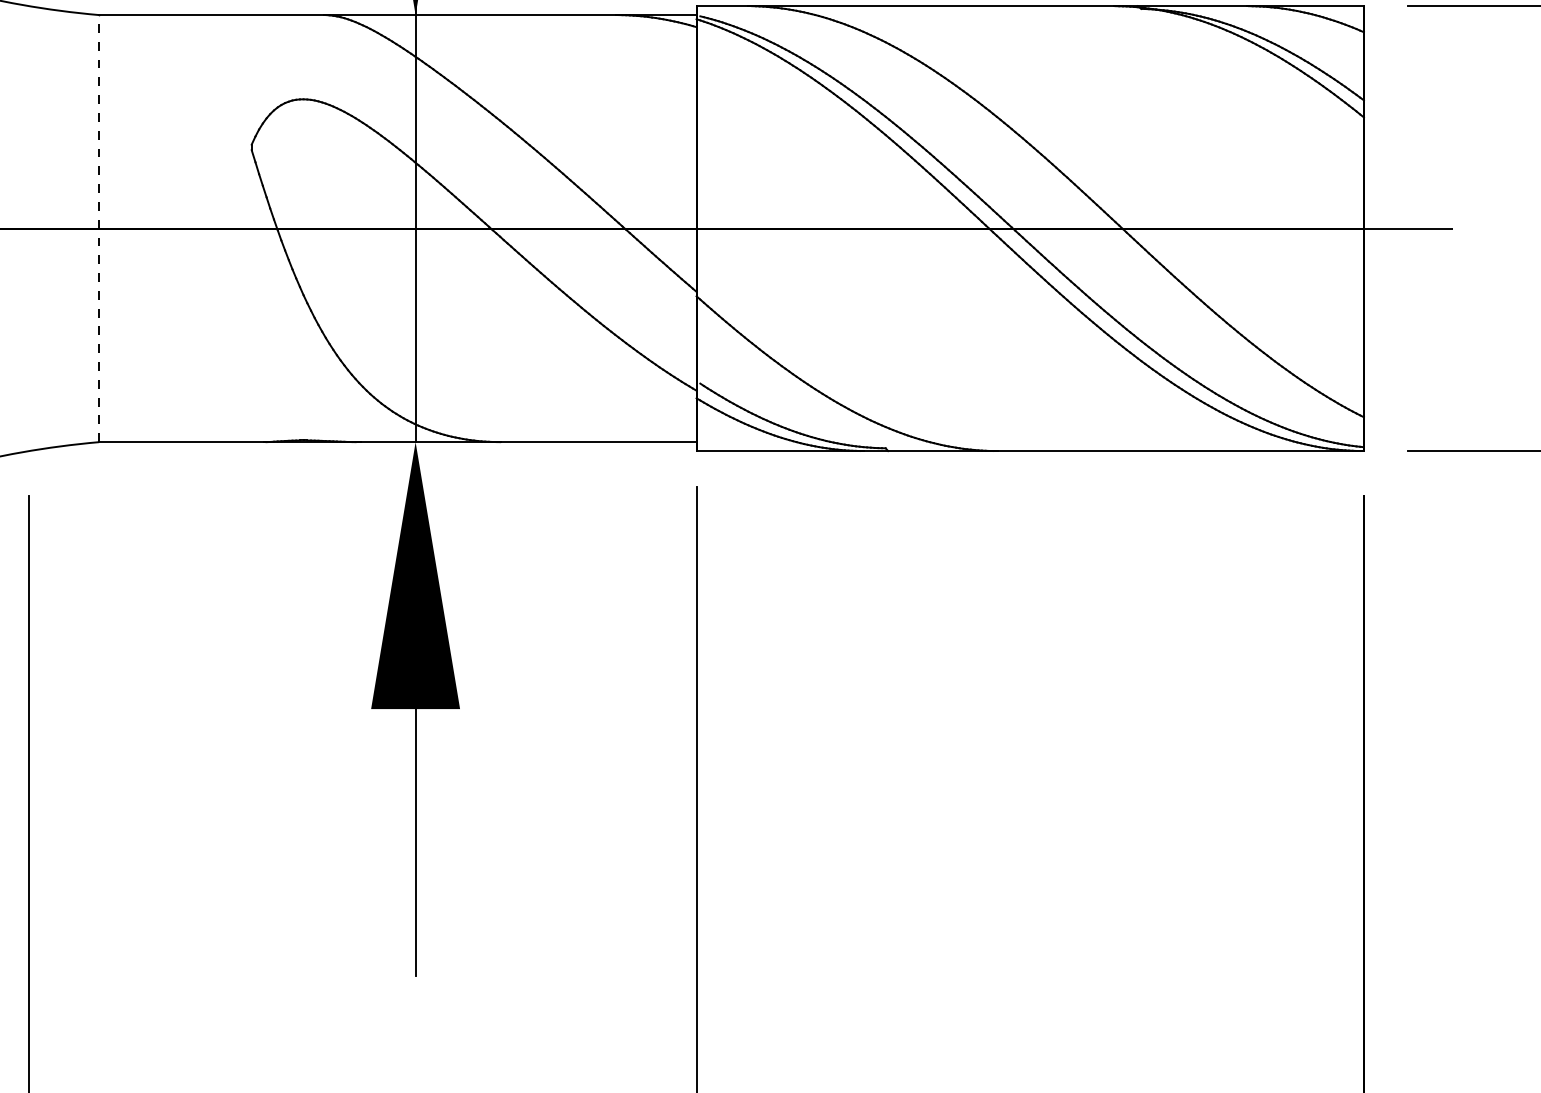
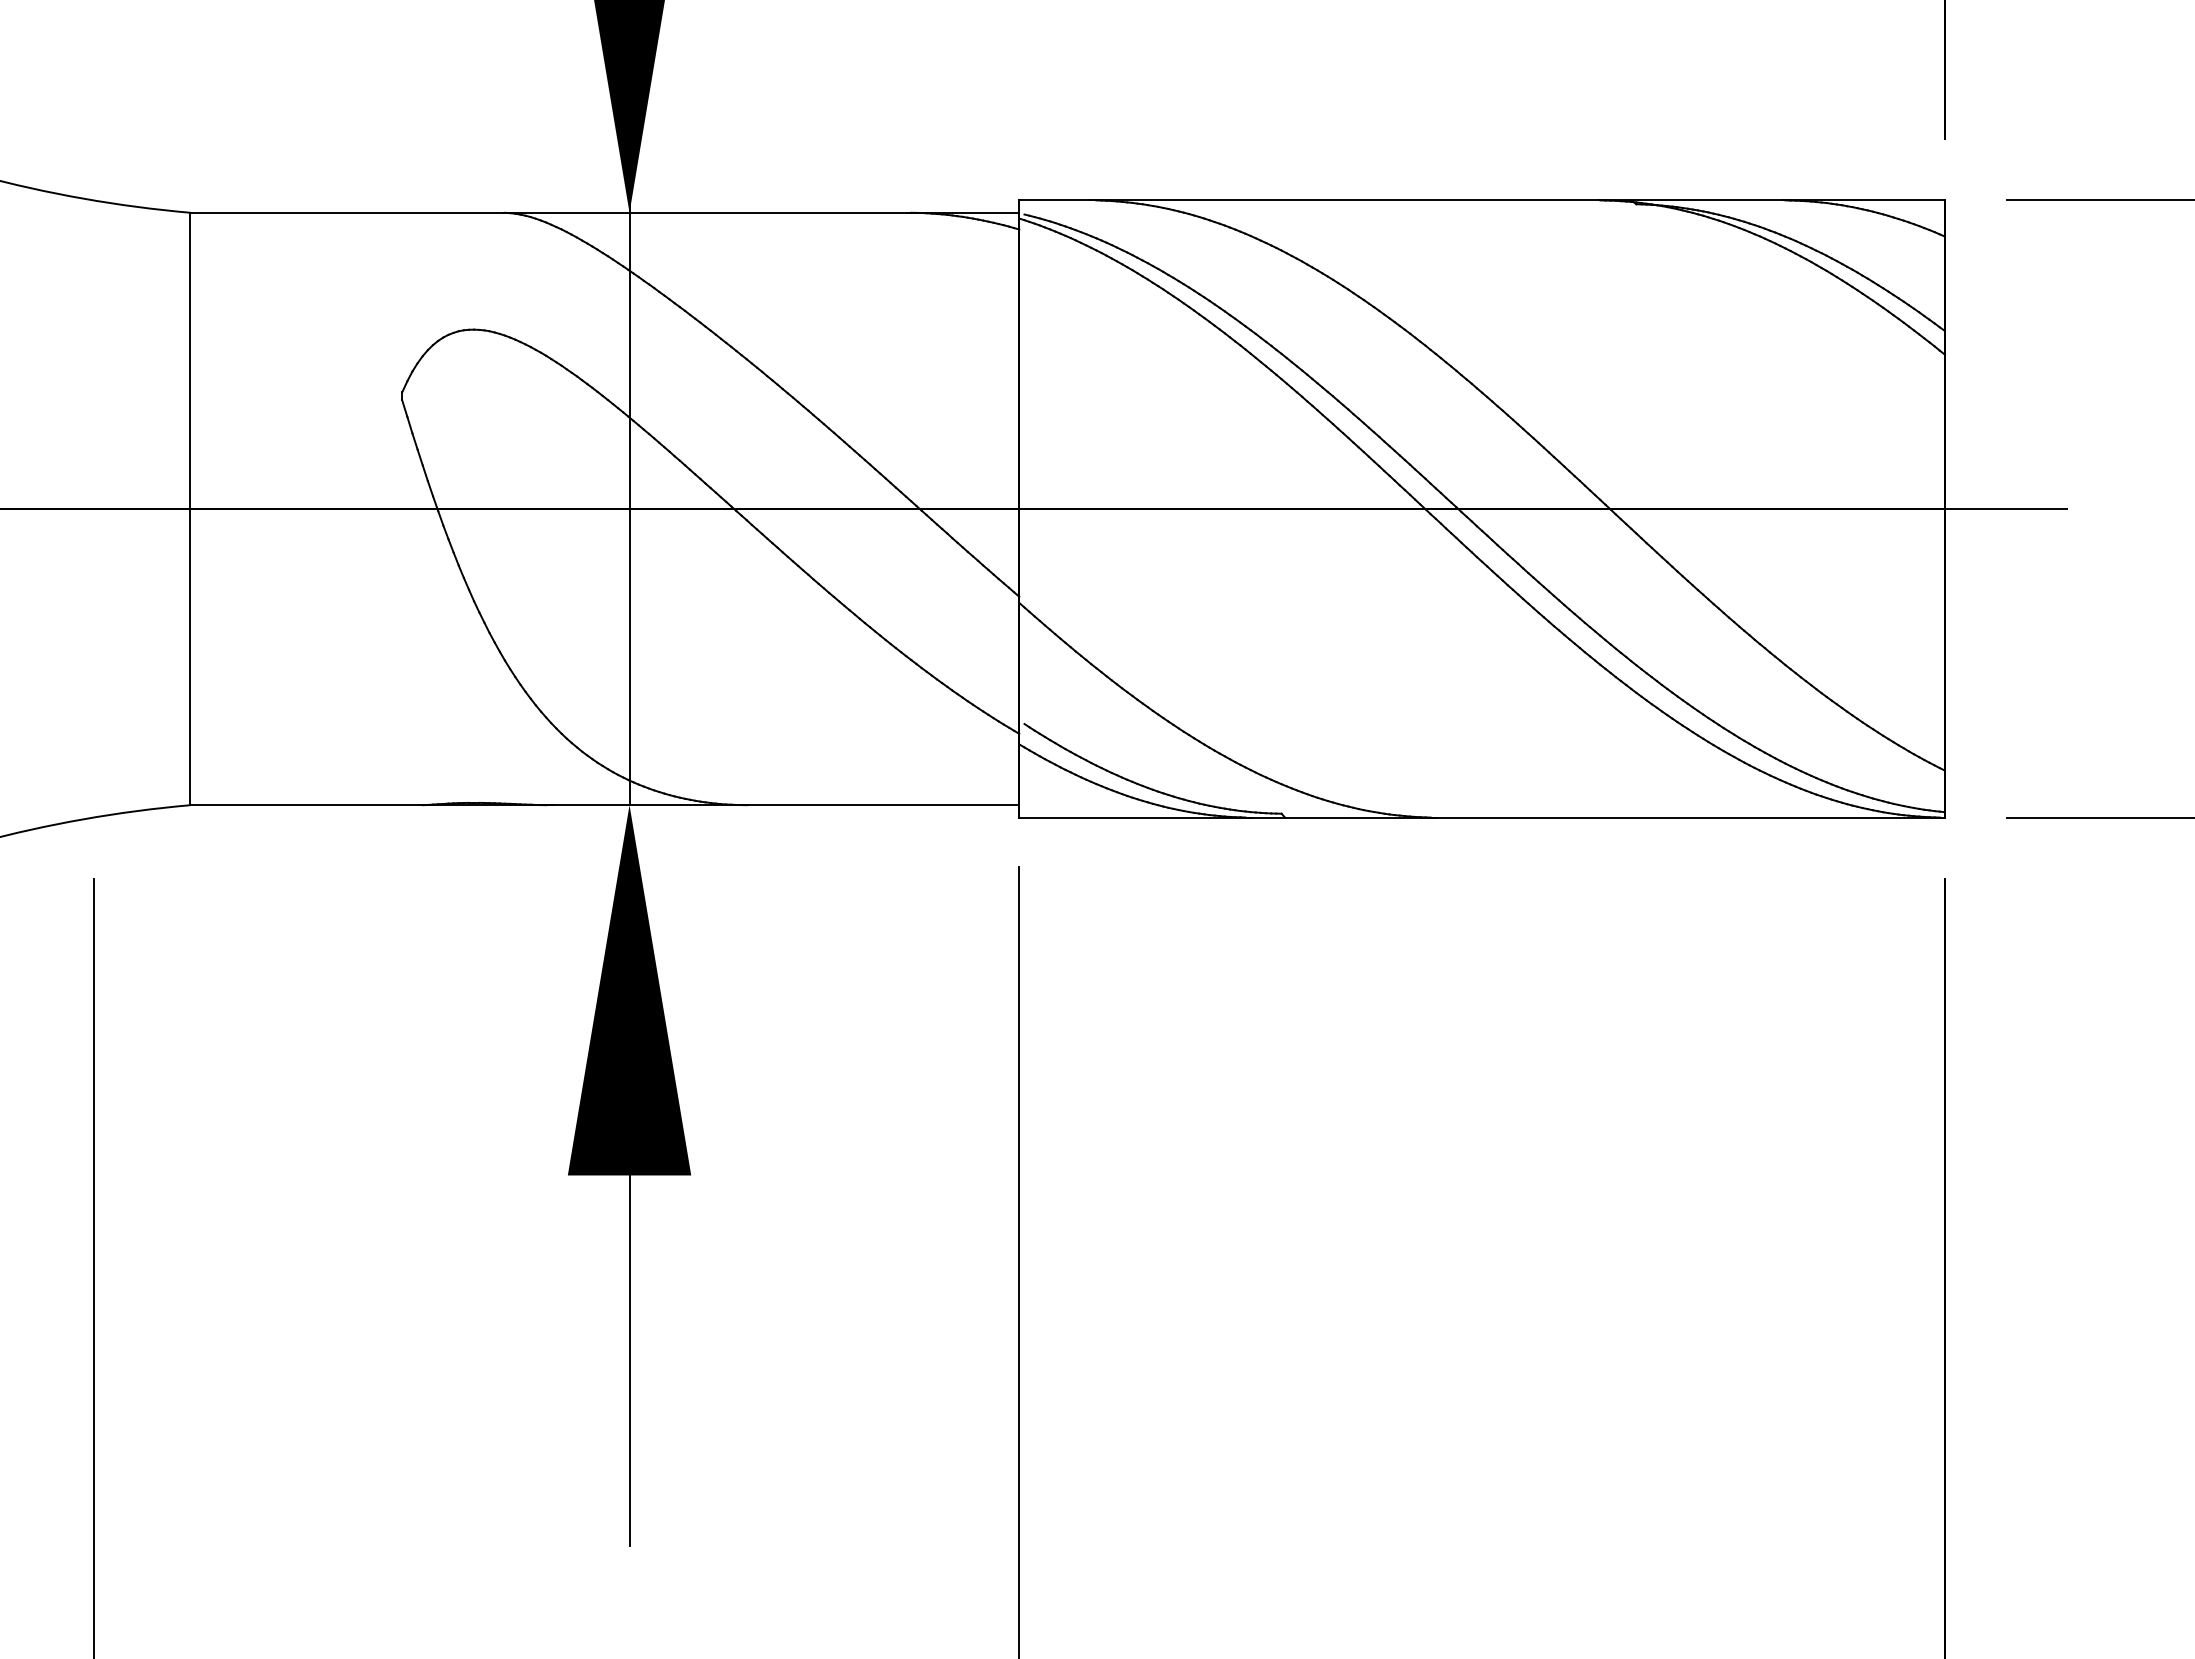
line: (99, 228) -> (190, 508), dashed -> solid

